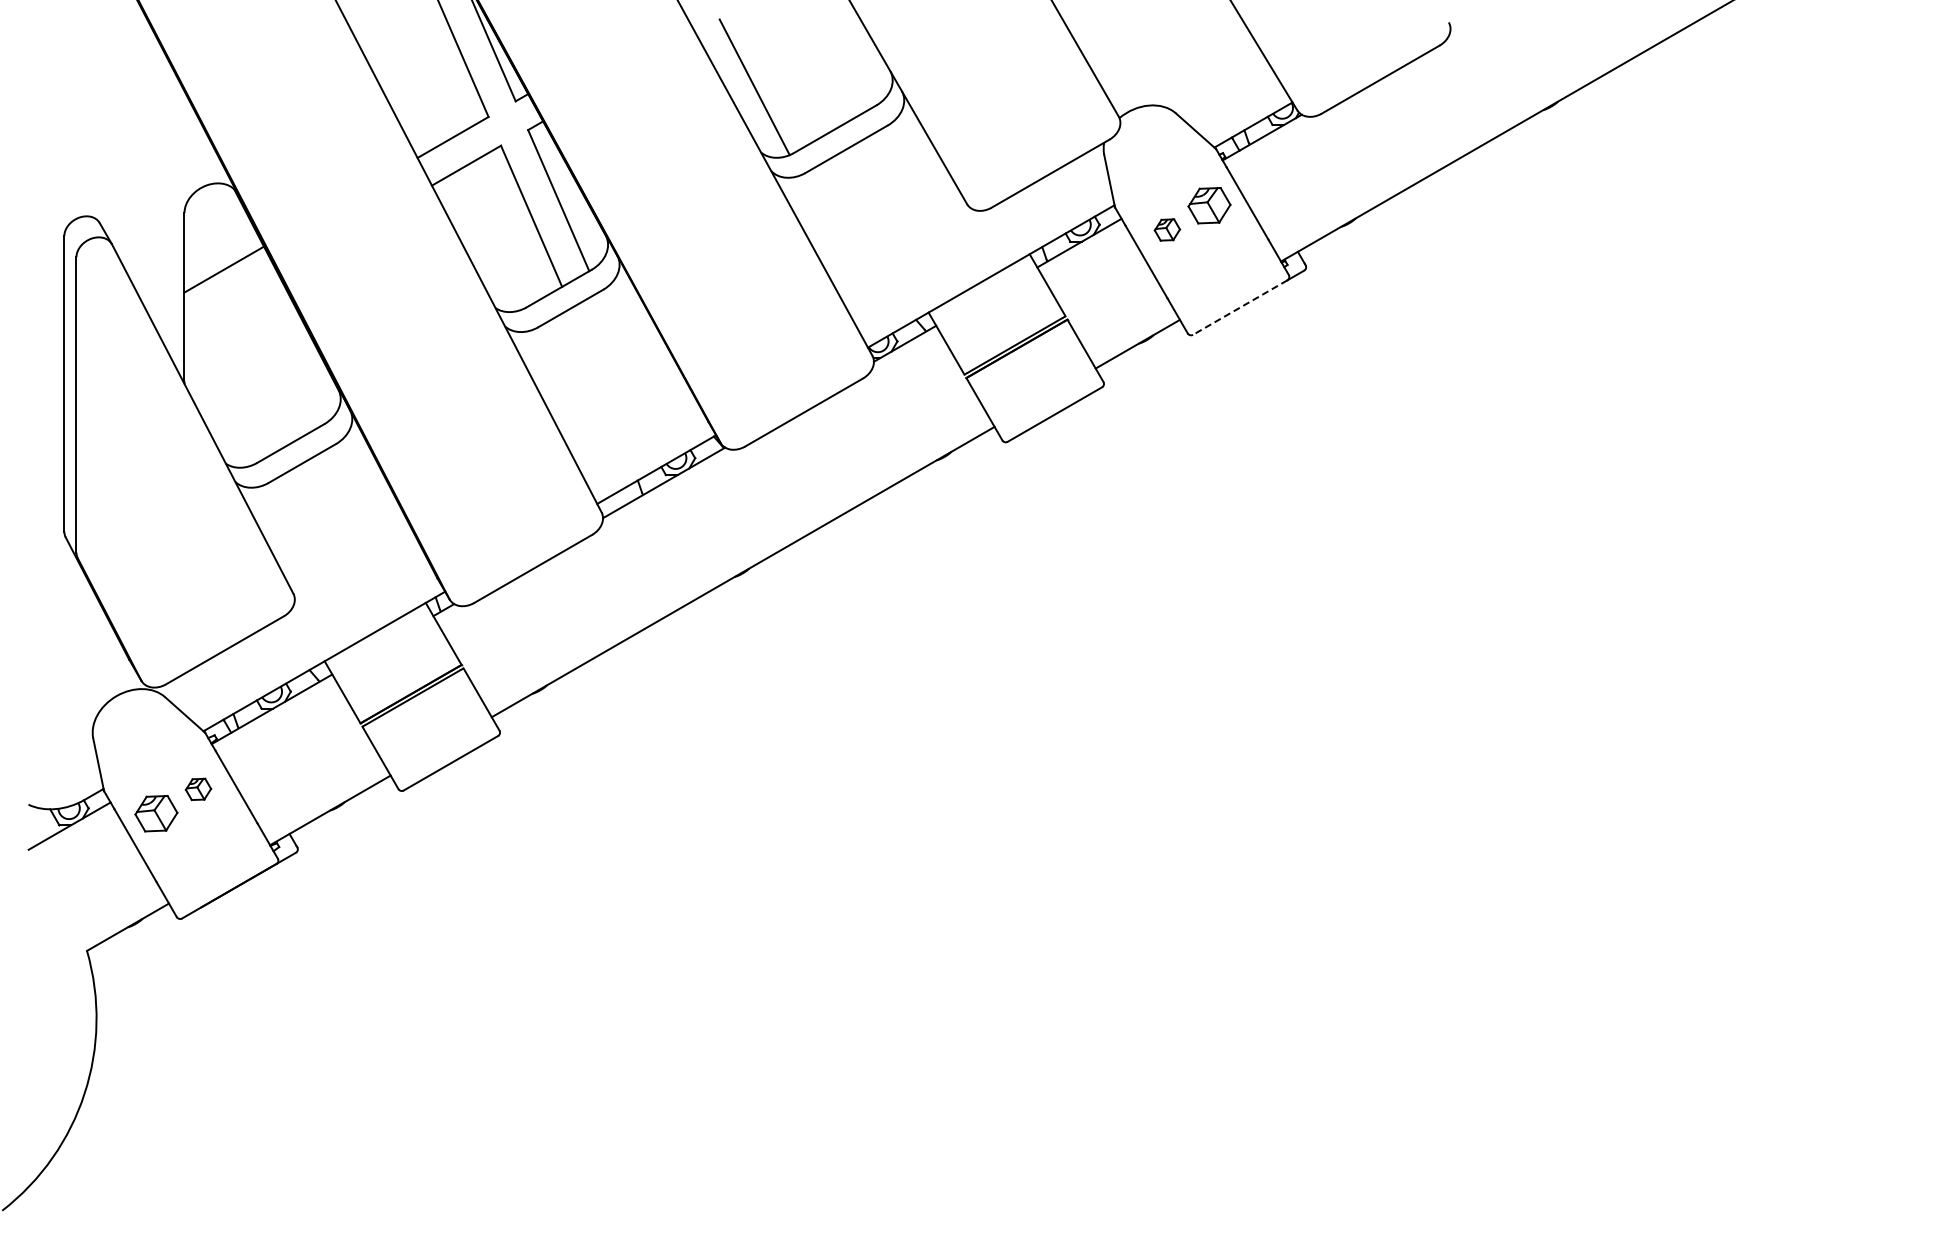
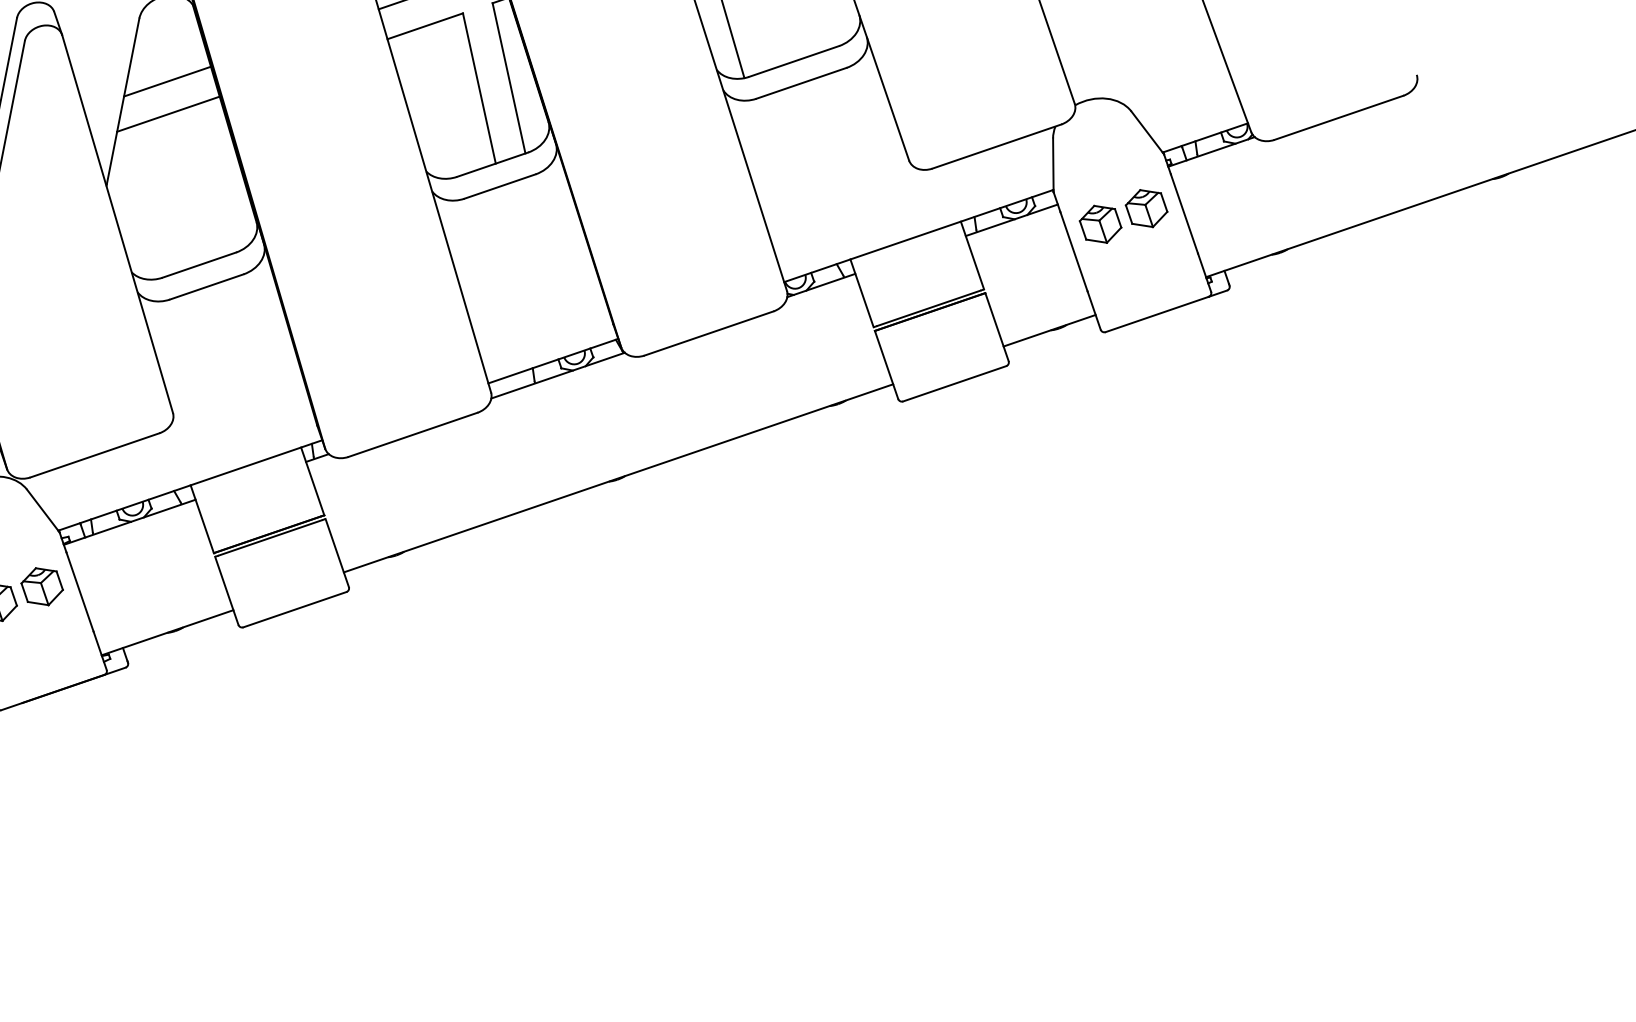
part: (1167, 229) -> (1100, 223), size x1.67
line: (231, 301) -> (168, 114), added
line: (1239, 307) -> (1156, 314), dashed -> solid
part: (198, 789) -> (42, 586), size x1.67

